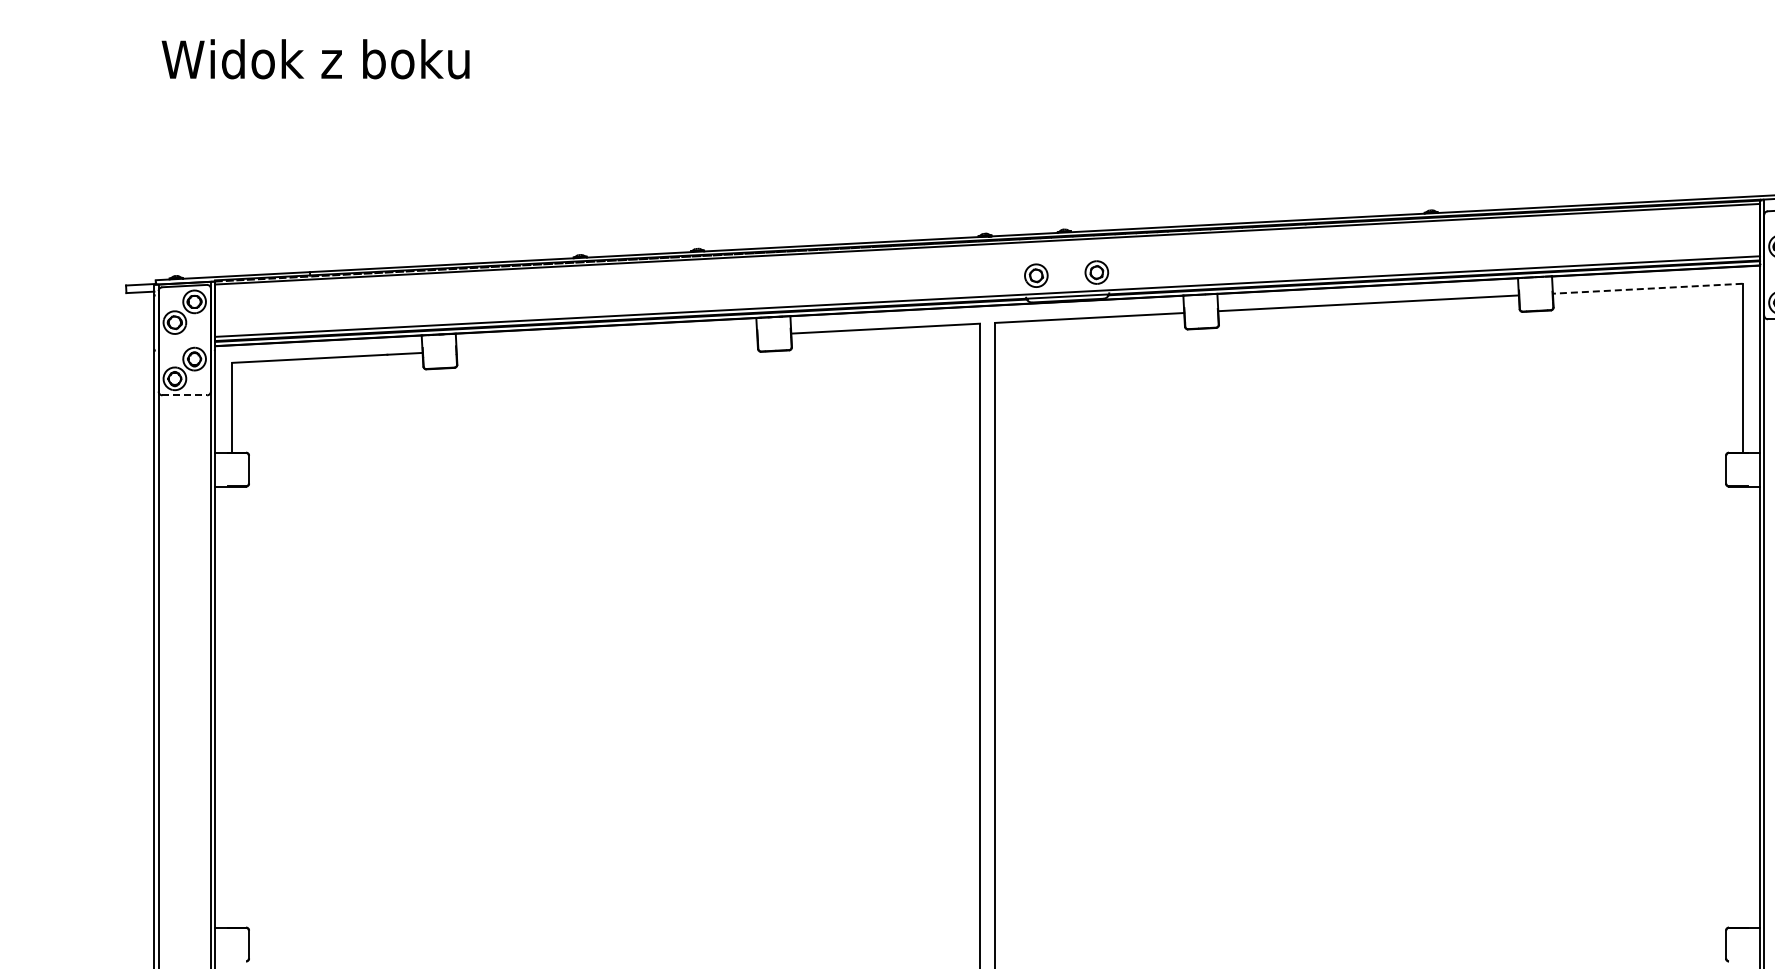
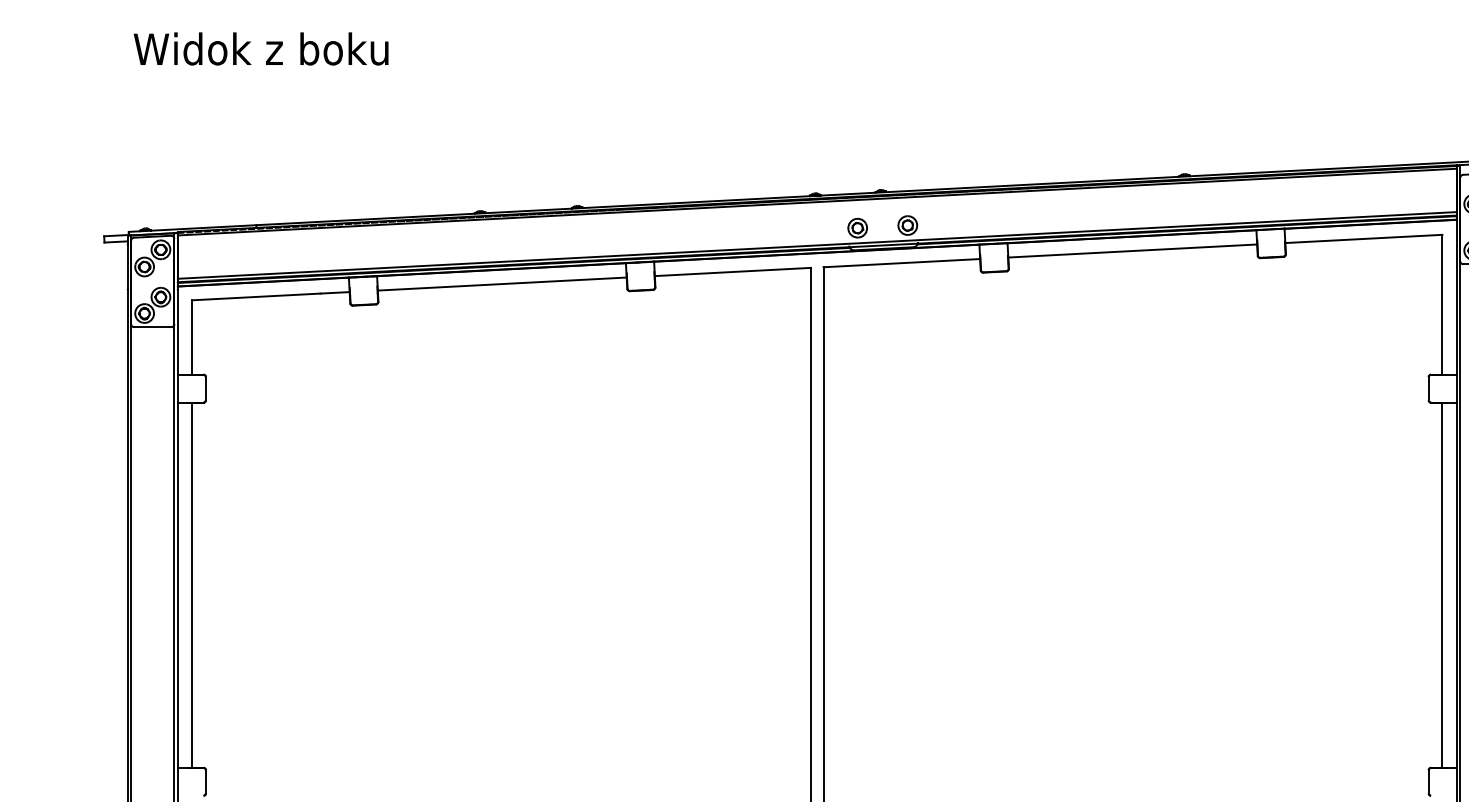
line: (1647, 288) -> (1363, 238), dashed -> solid
line: (606, 343) -> (501, 284), added
line: (185, 395) -> (153, 327), dashed -> solid
line: (232, 706) -> (192, 584), added
line: (1742, 706) -> (1442, 584), added

